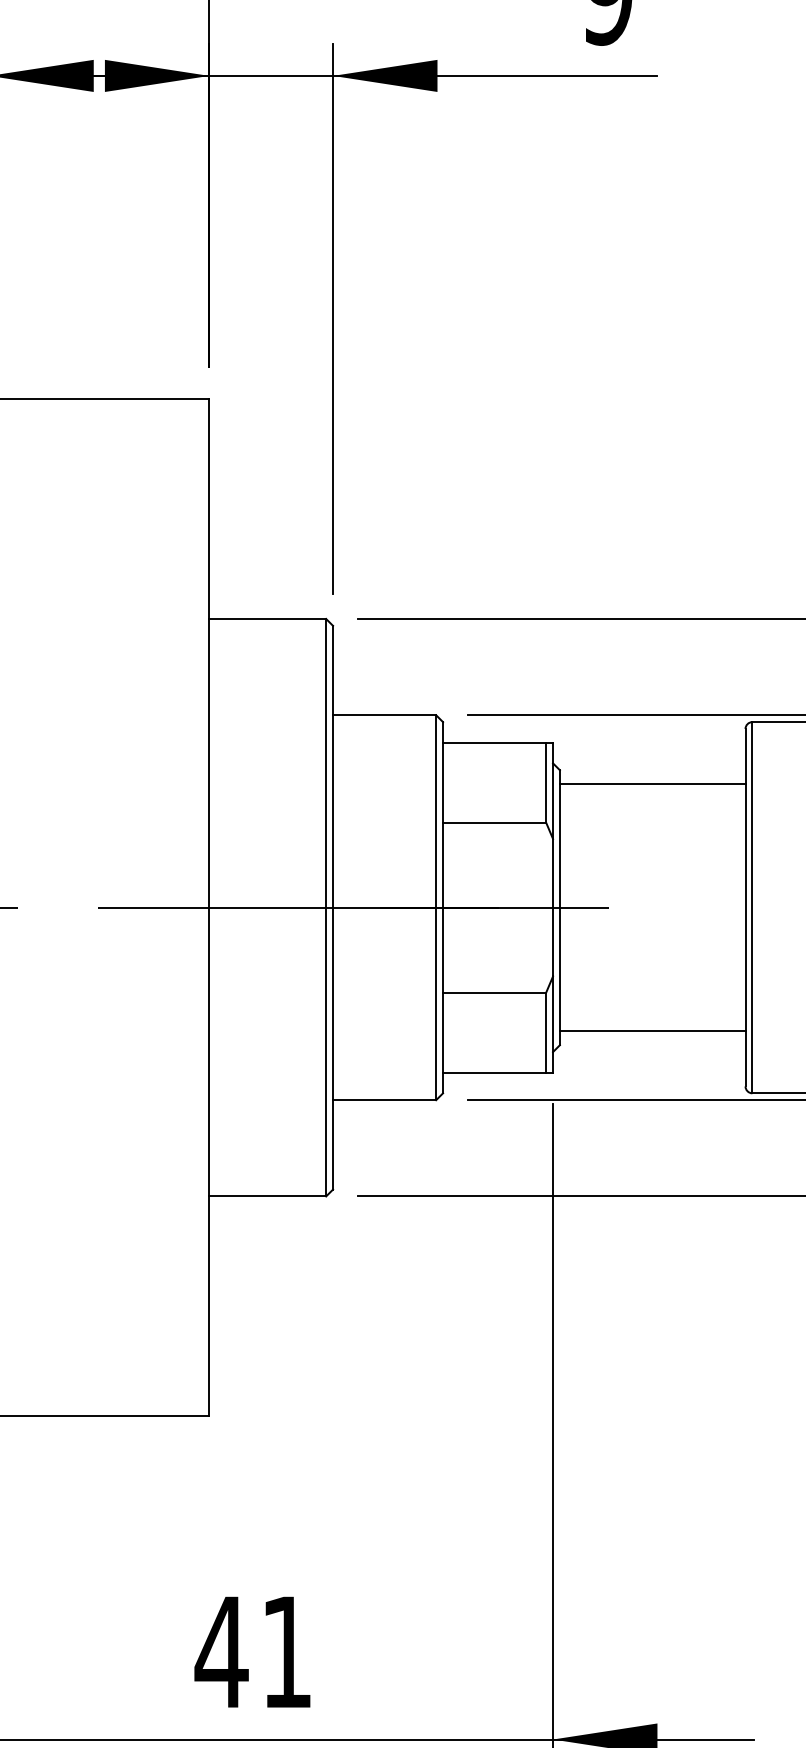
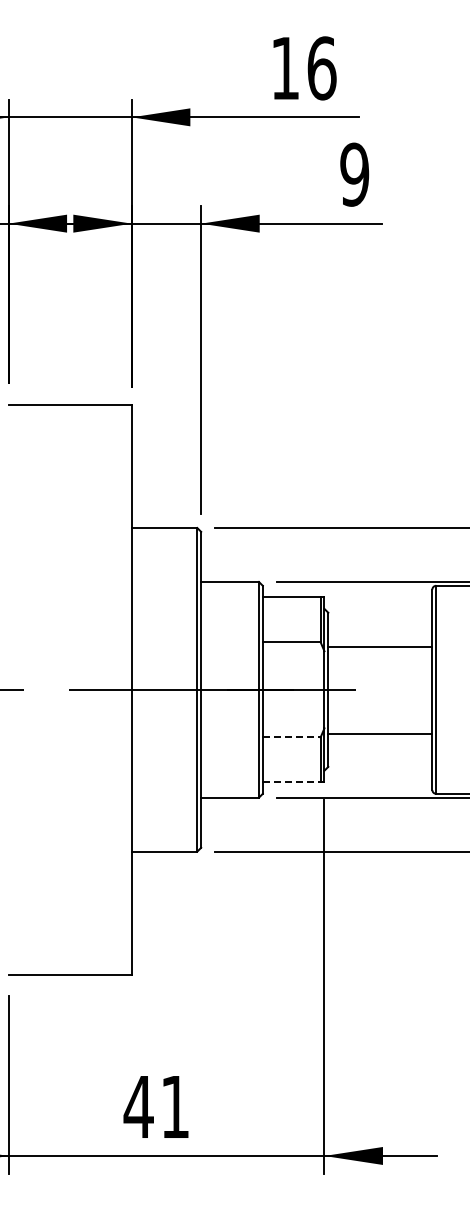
line: (653, 784) -> (380, 647), moved
line: (494, 992) -> (291, 737), solid -> dashed
line: (653, 1032) -> (380, 734), moved
line: (494, 1073) -> (291, 782), solid -> dashed

